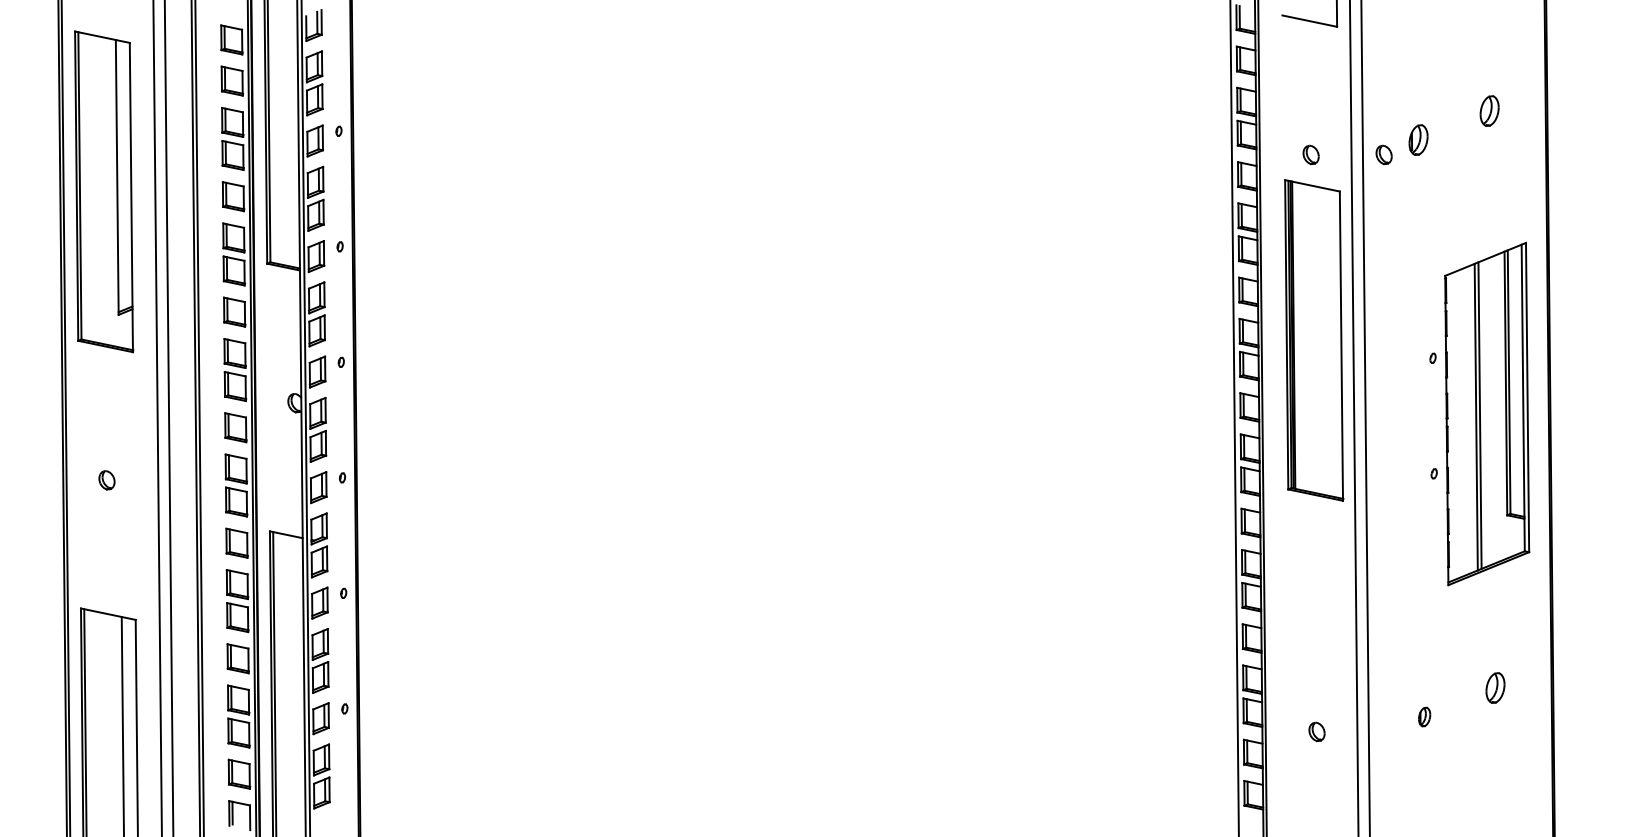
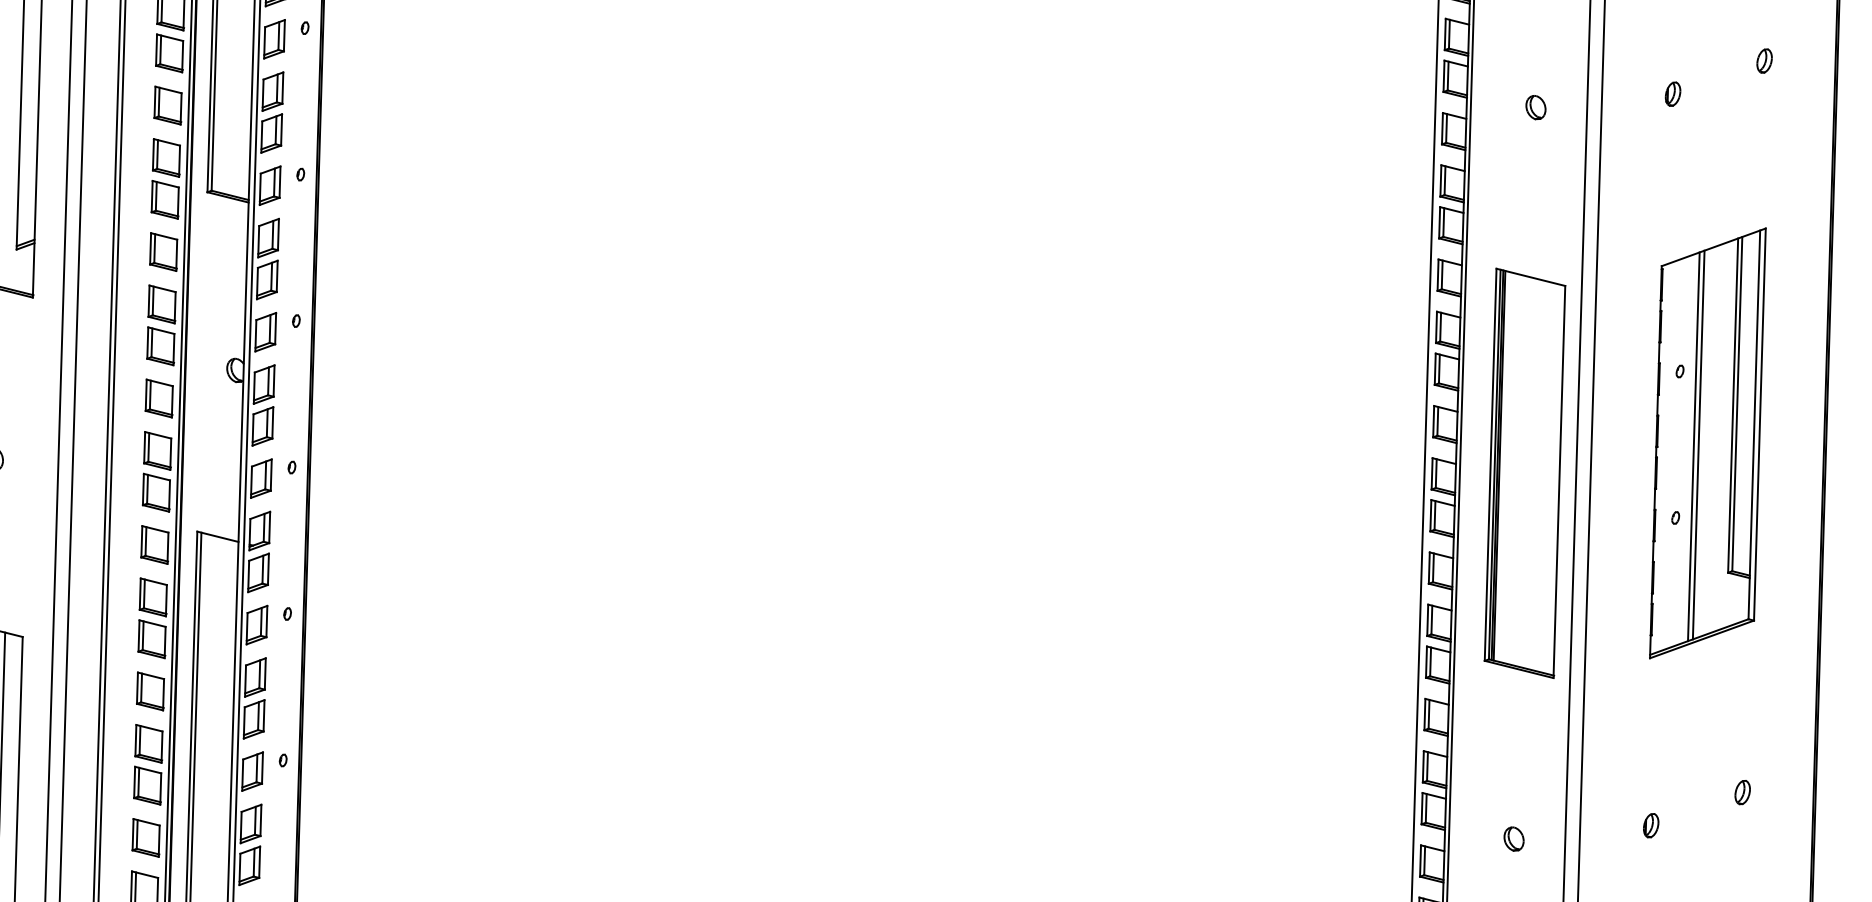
part: (1489, 110) -> (1764, 60), size x0.62
part: (1418, 139) -> (1672, 93), size x0.62
part: (1383, 154) -> (1627, 110), removed
part: (1314, 340) -> (1525, 473), moved
part: (1487, 413) -> (1708, 442), moved
part: (1495, 687) -> (1742, 791), size x0.62

